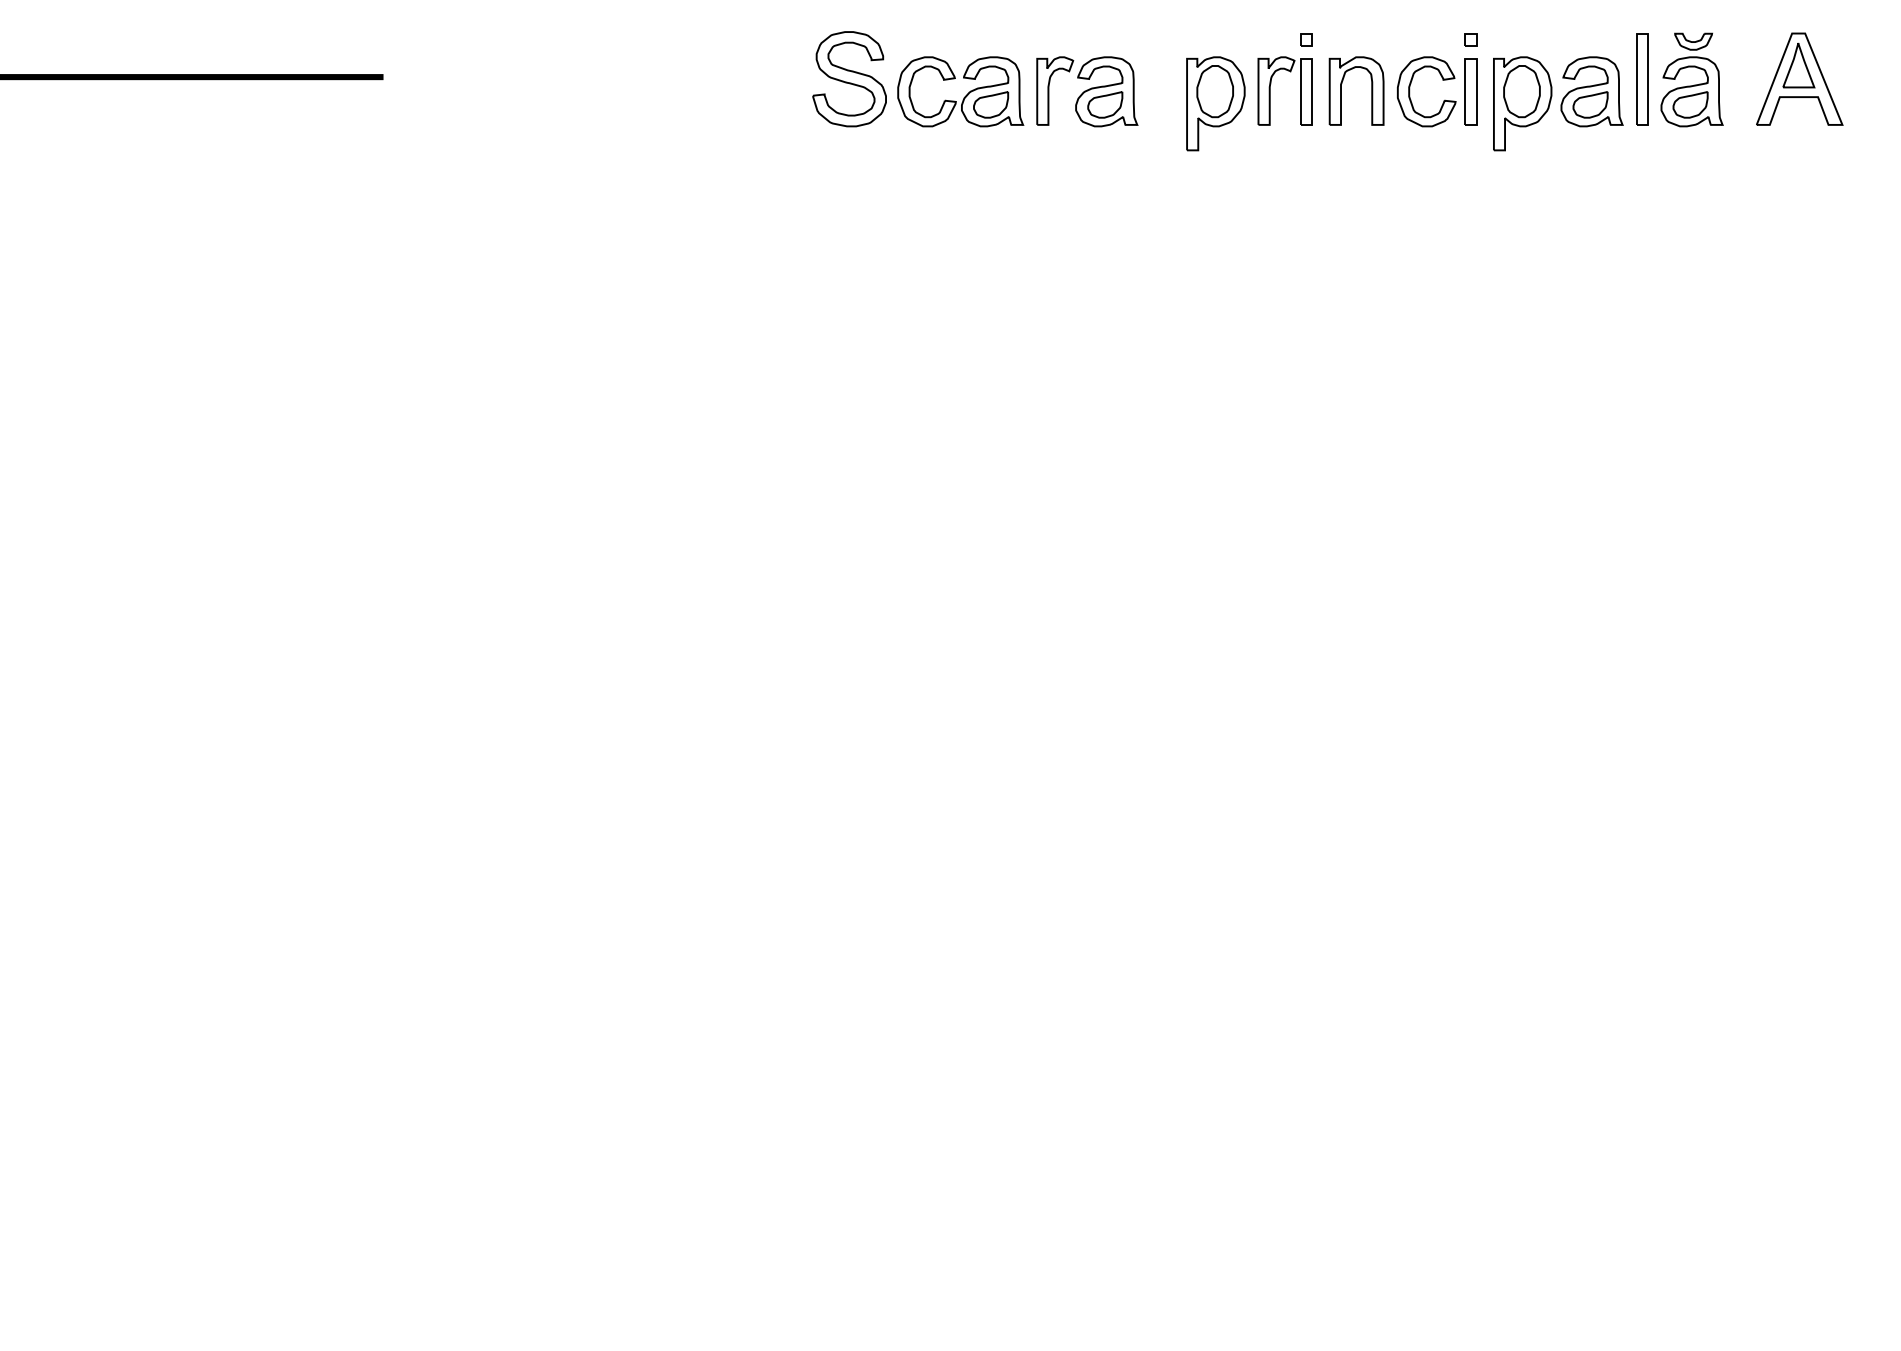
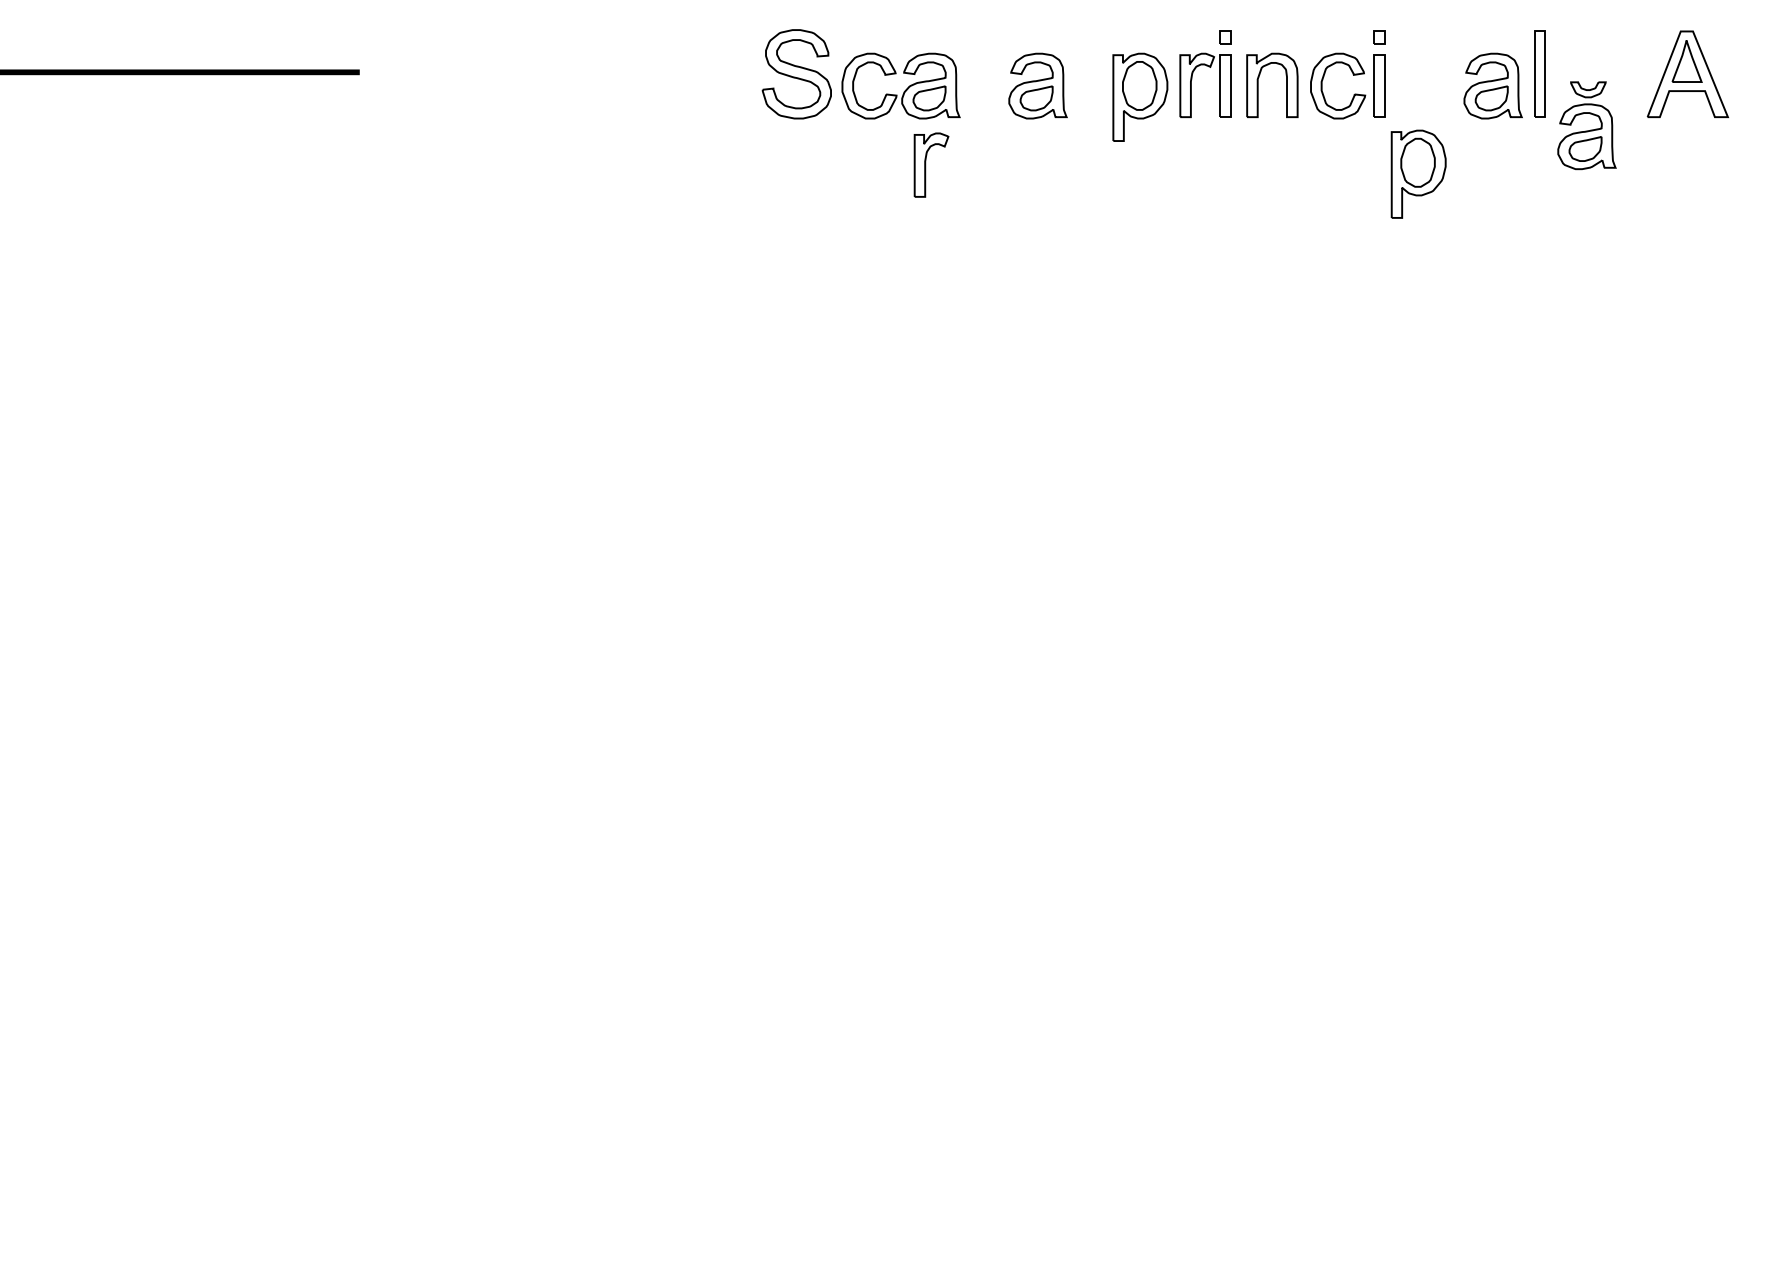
part: (1691, 79) -> (1586, 125), moved
part: (1055, 90) -> (931, 164), moved
part: (1522, 103) -> (1418, 173), moved

